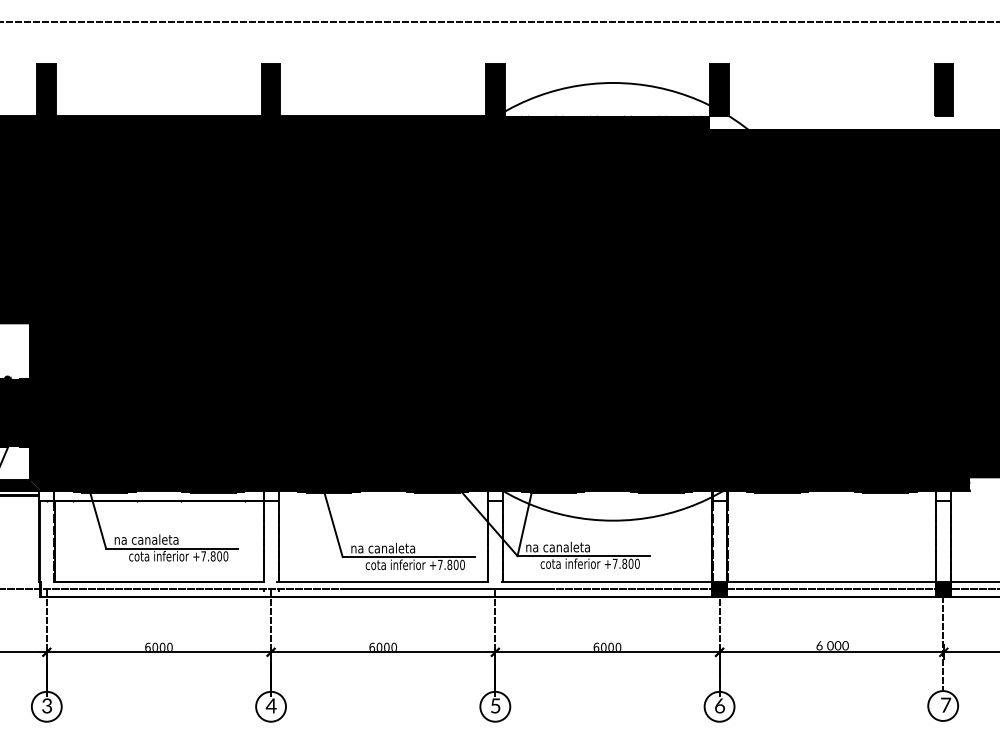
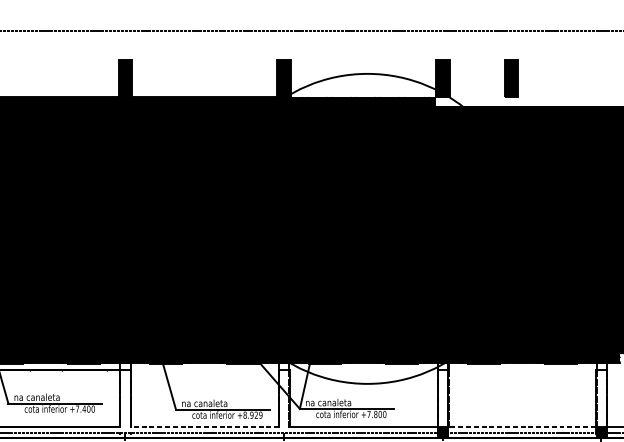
part: (943, 89) -> (511, 78), moved
text: (212, 556) -> (83, 409), +7.800 -> +7.400
text: (451, 564) -> (253, 414), +7.800 -> +8.929
line: (382, 582) -> (204, 427), solid -> dashed
line: (830, 582) -> (521, 427), solid -> dashed

